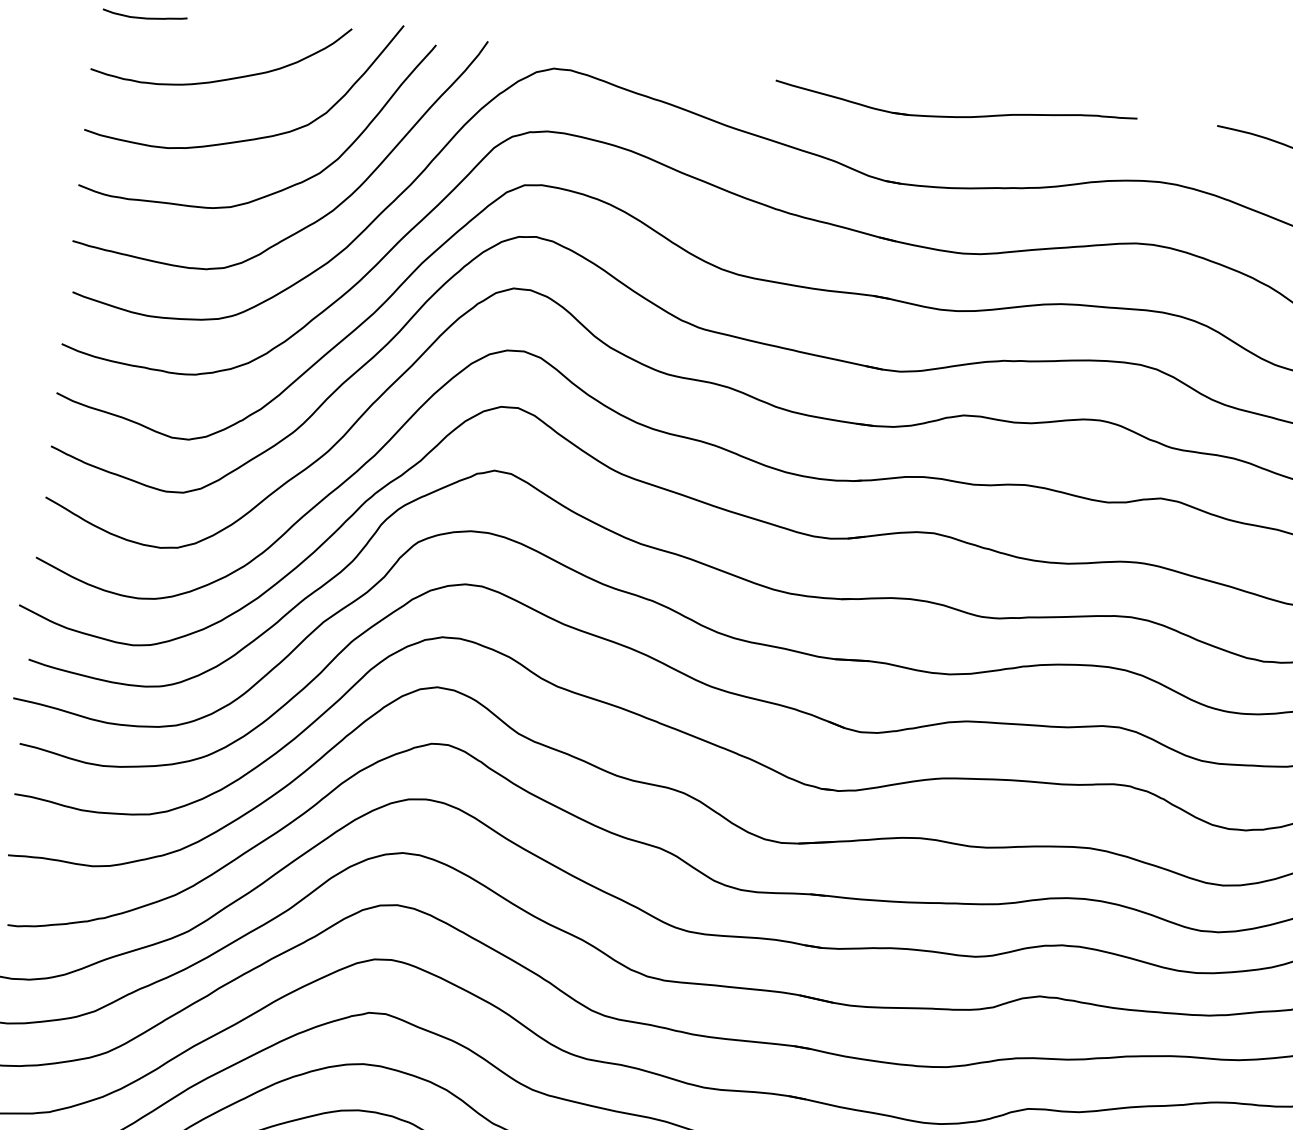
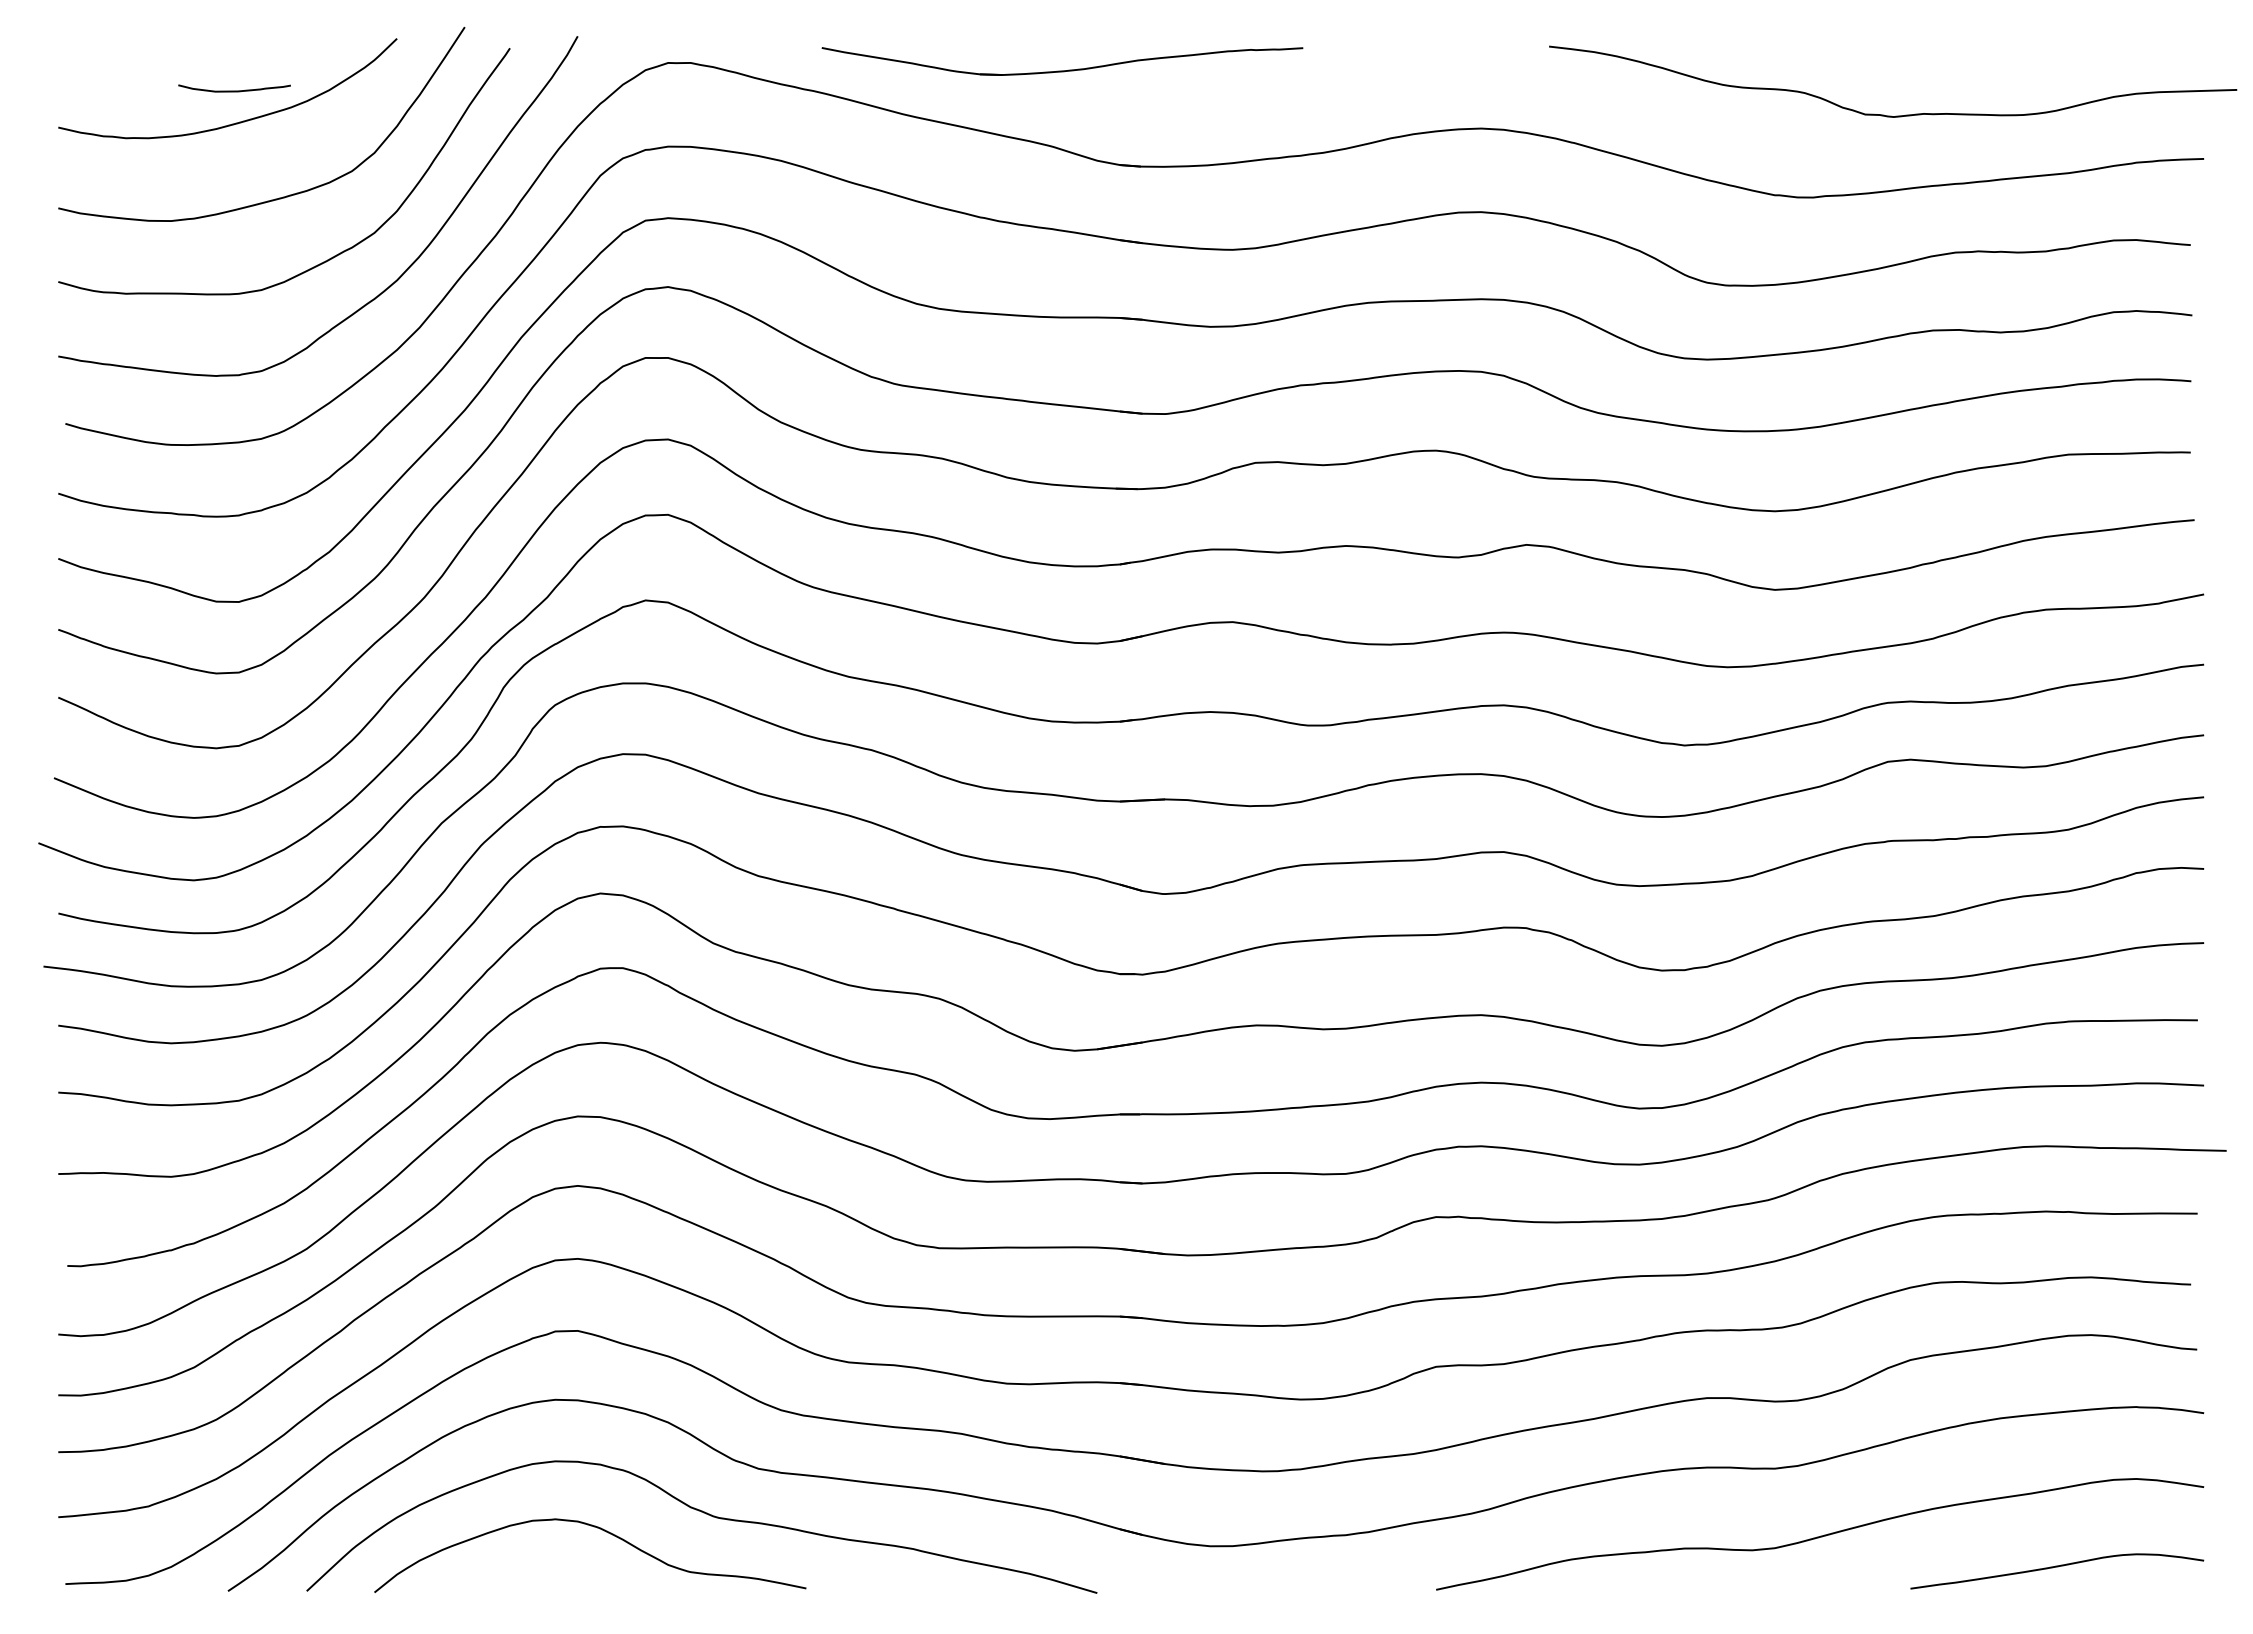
curve: (144, 17) -> (234, 90), moved
part: (954, 116) -> (1062, 70), moved

